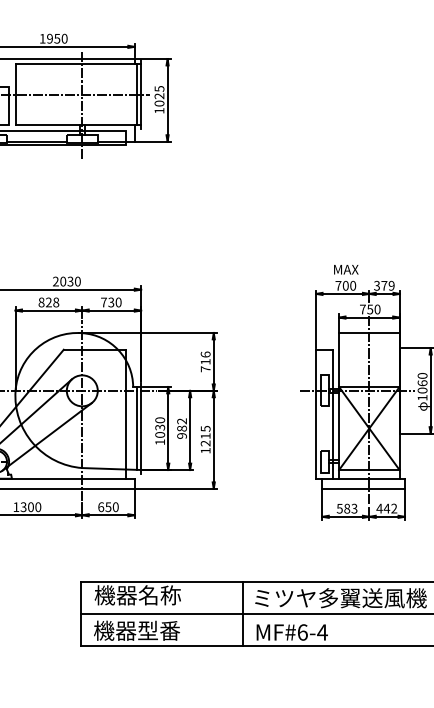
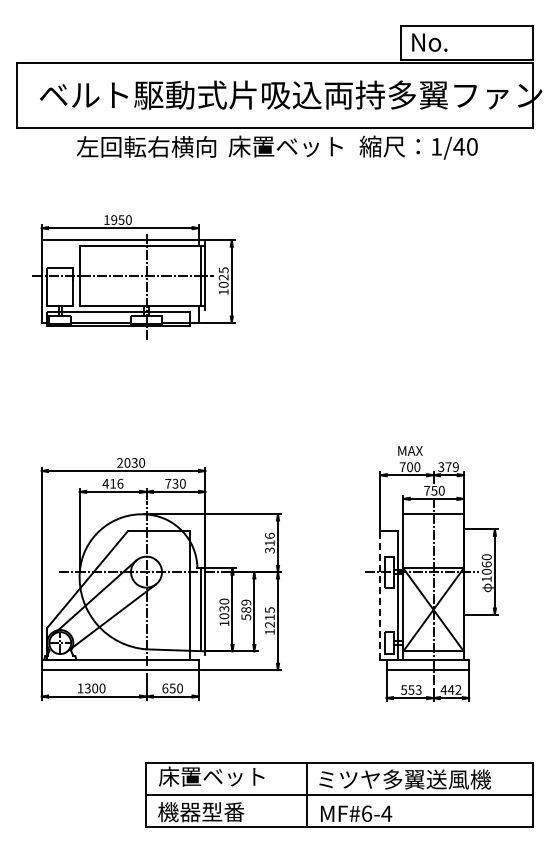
text: (48, 302) -> (112, 483), 828 -> 416
text: (205, 369) -> (269, 550), 716 -> 316
line: (316, 414) -> (380, 595), solid -> dashed
text: (182, 428) -> (246, 609), 982 -> 589
text: (347, 508) -> (411, 689), 583 -> 553
text: (147, 595) -> (211, 776), 機器名称 -> 床置ベット

